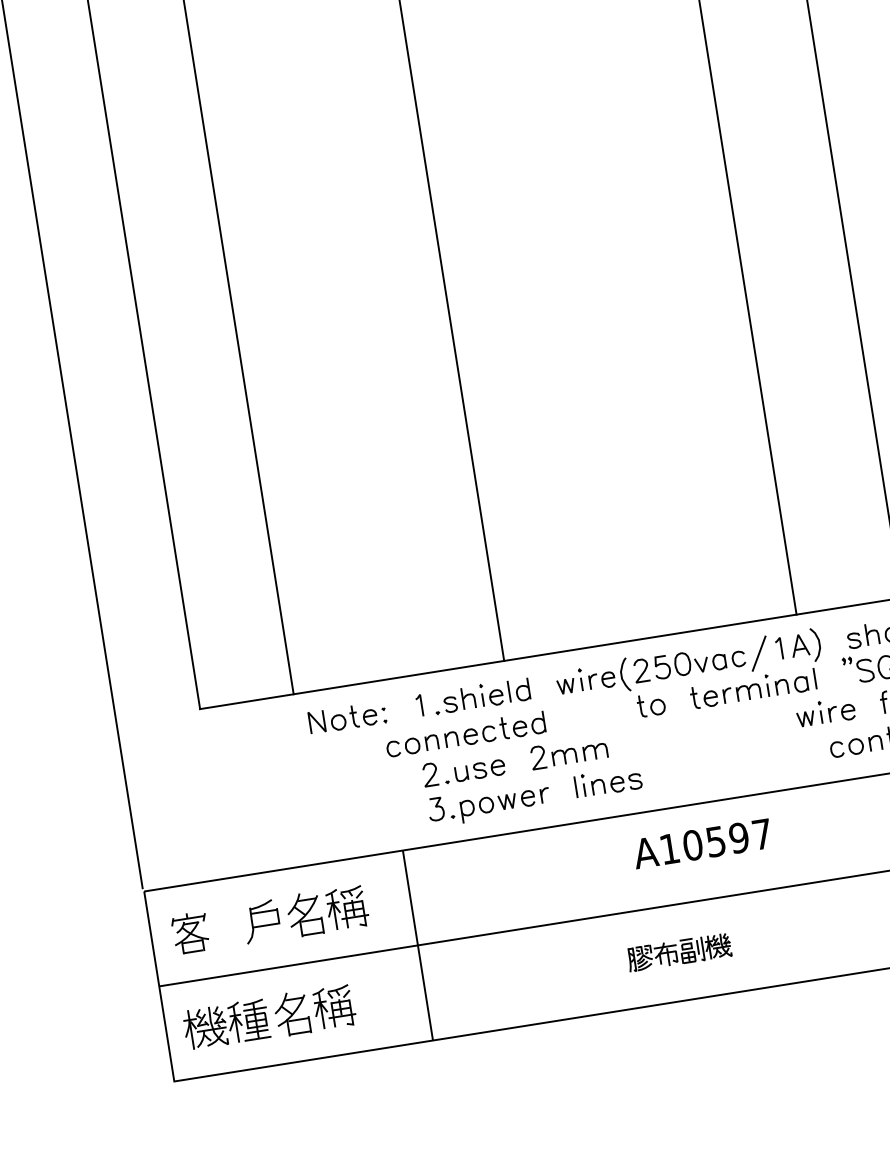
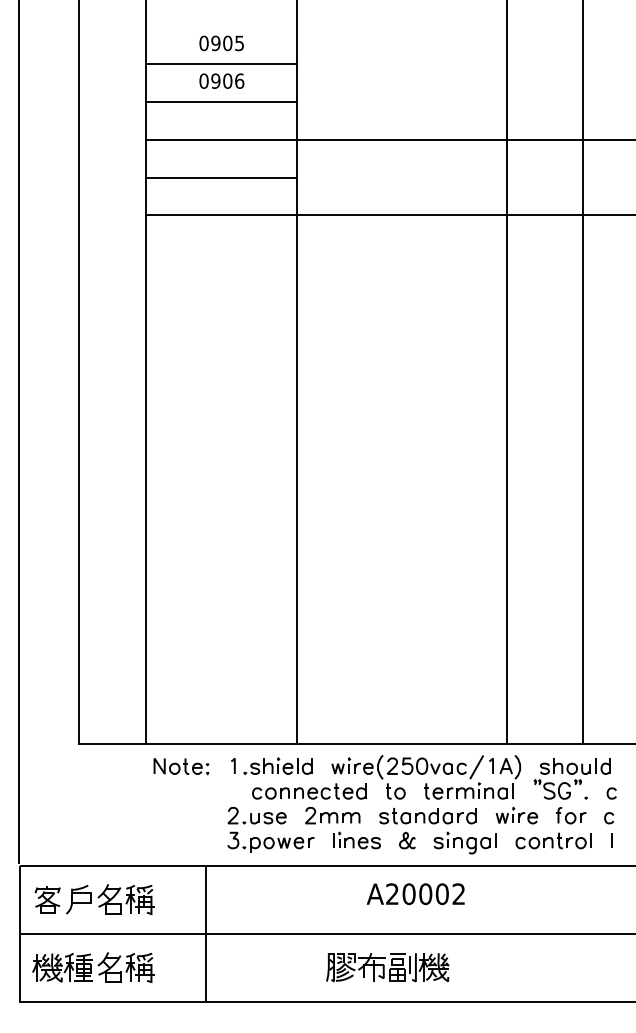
part: (465, 734) -> (309, 791), moved
part: (718, 751) -> (437, 831), added
text: (715, 842) -> (425, 894), A10597 -> A20002
part: (305, 914) -> (110, 899), moved
part: (678, 952) -> (387, 967), size x1.67

